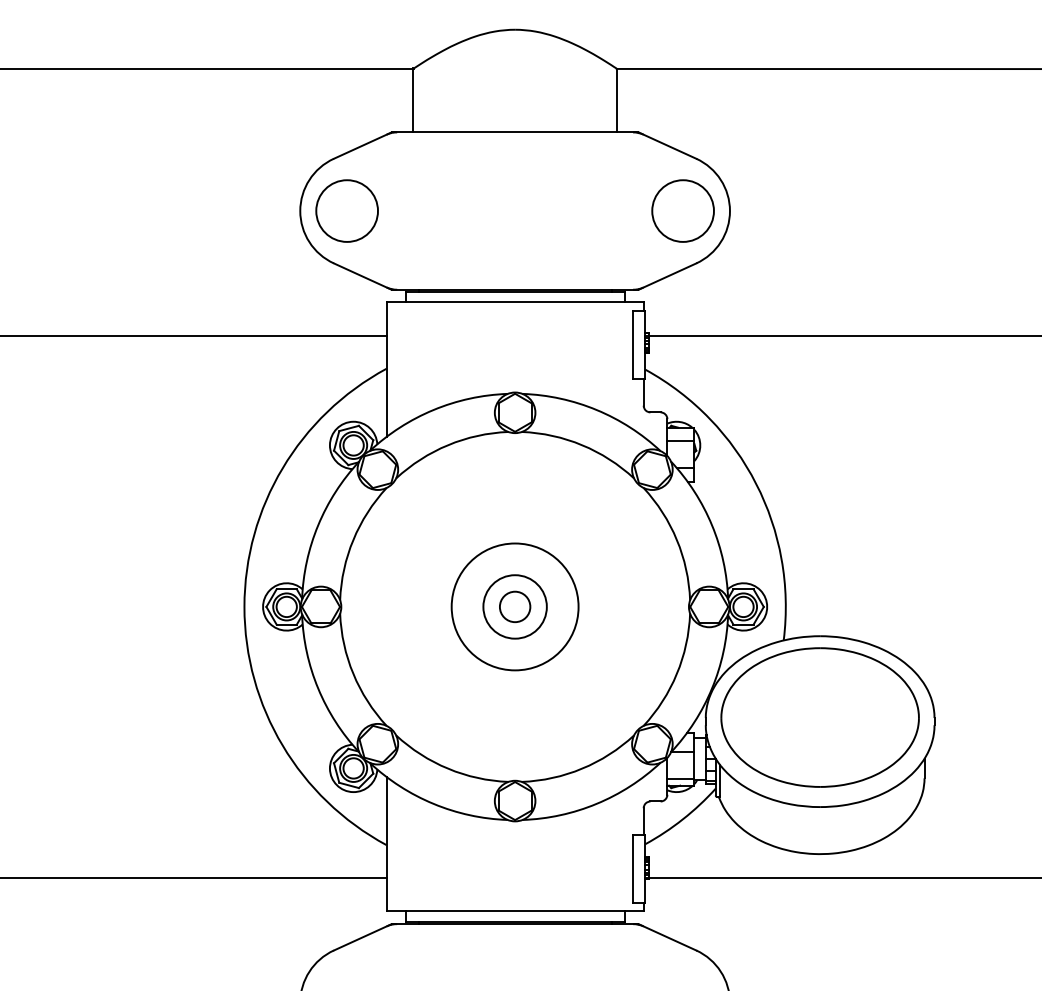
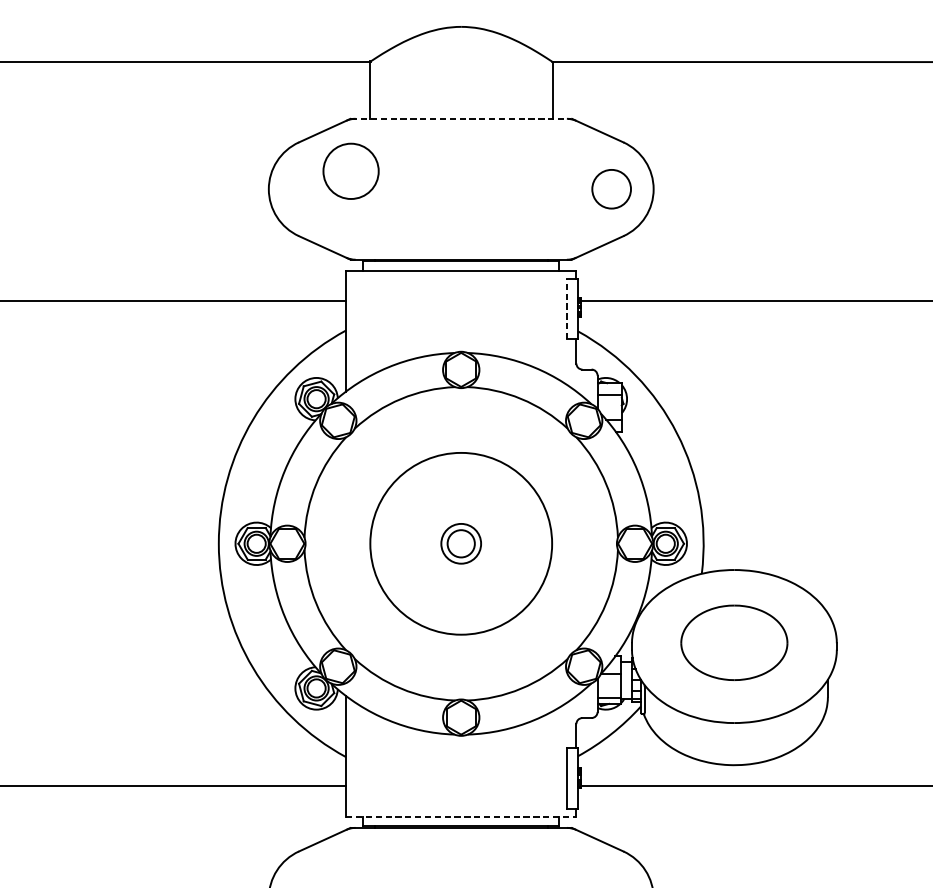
line: (515, 132) -> (461, 118), solid -> dashed
circle: (346, 210) -> (350, 170), moved
circle: (682, 210) -> (611, 188), size x0.7
line: (633, 344) -> (567, 308), solid -> dashed
circle: (514, 606) -> (460, 543), size x0.7
circle: (514, 606) -> (460, 543), size x1.6
part: (819, 717) -> (733, 642), size x0.6
line: (515, 911) -> (461, 816), solid -> dashed

